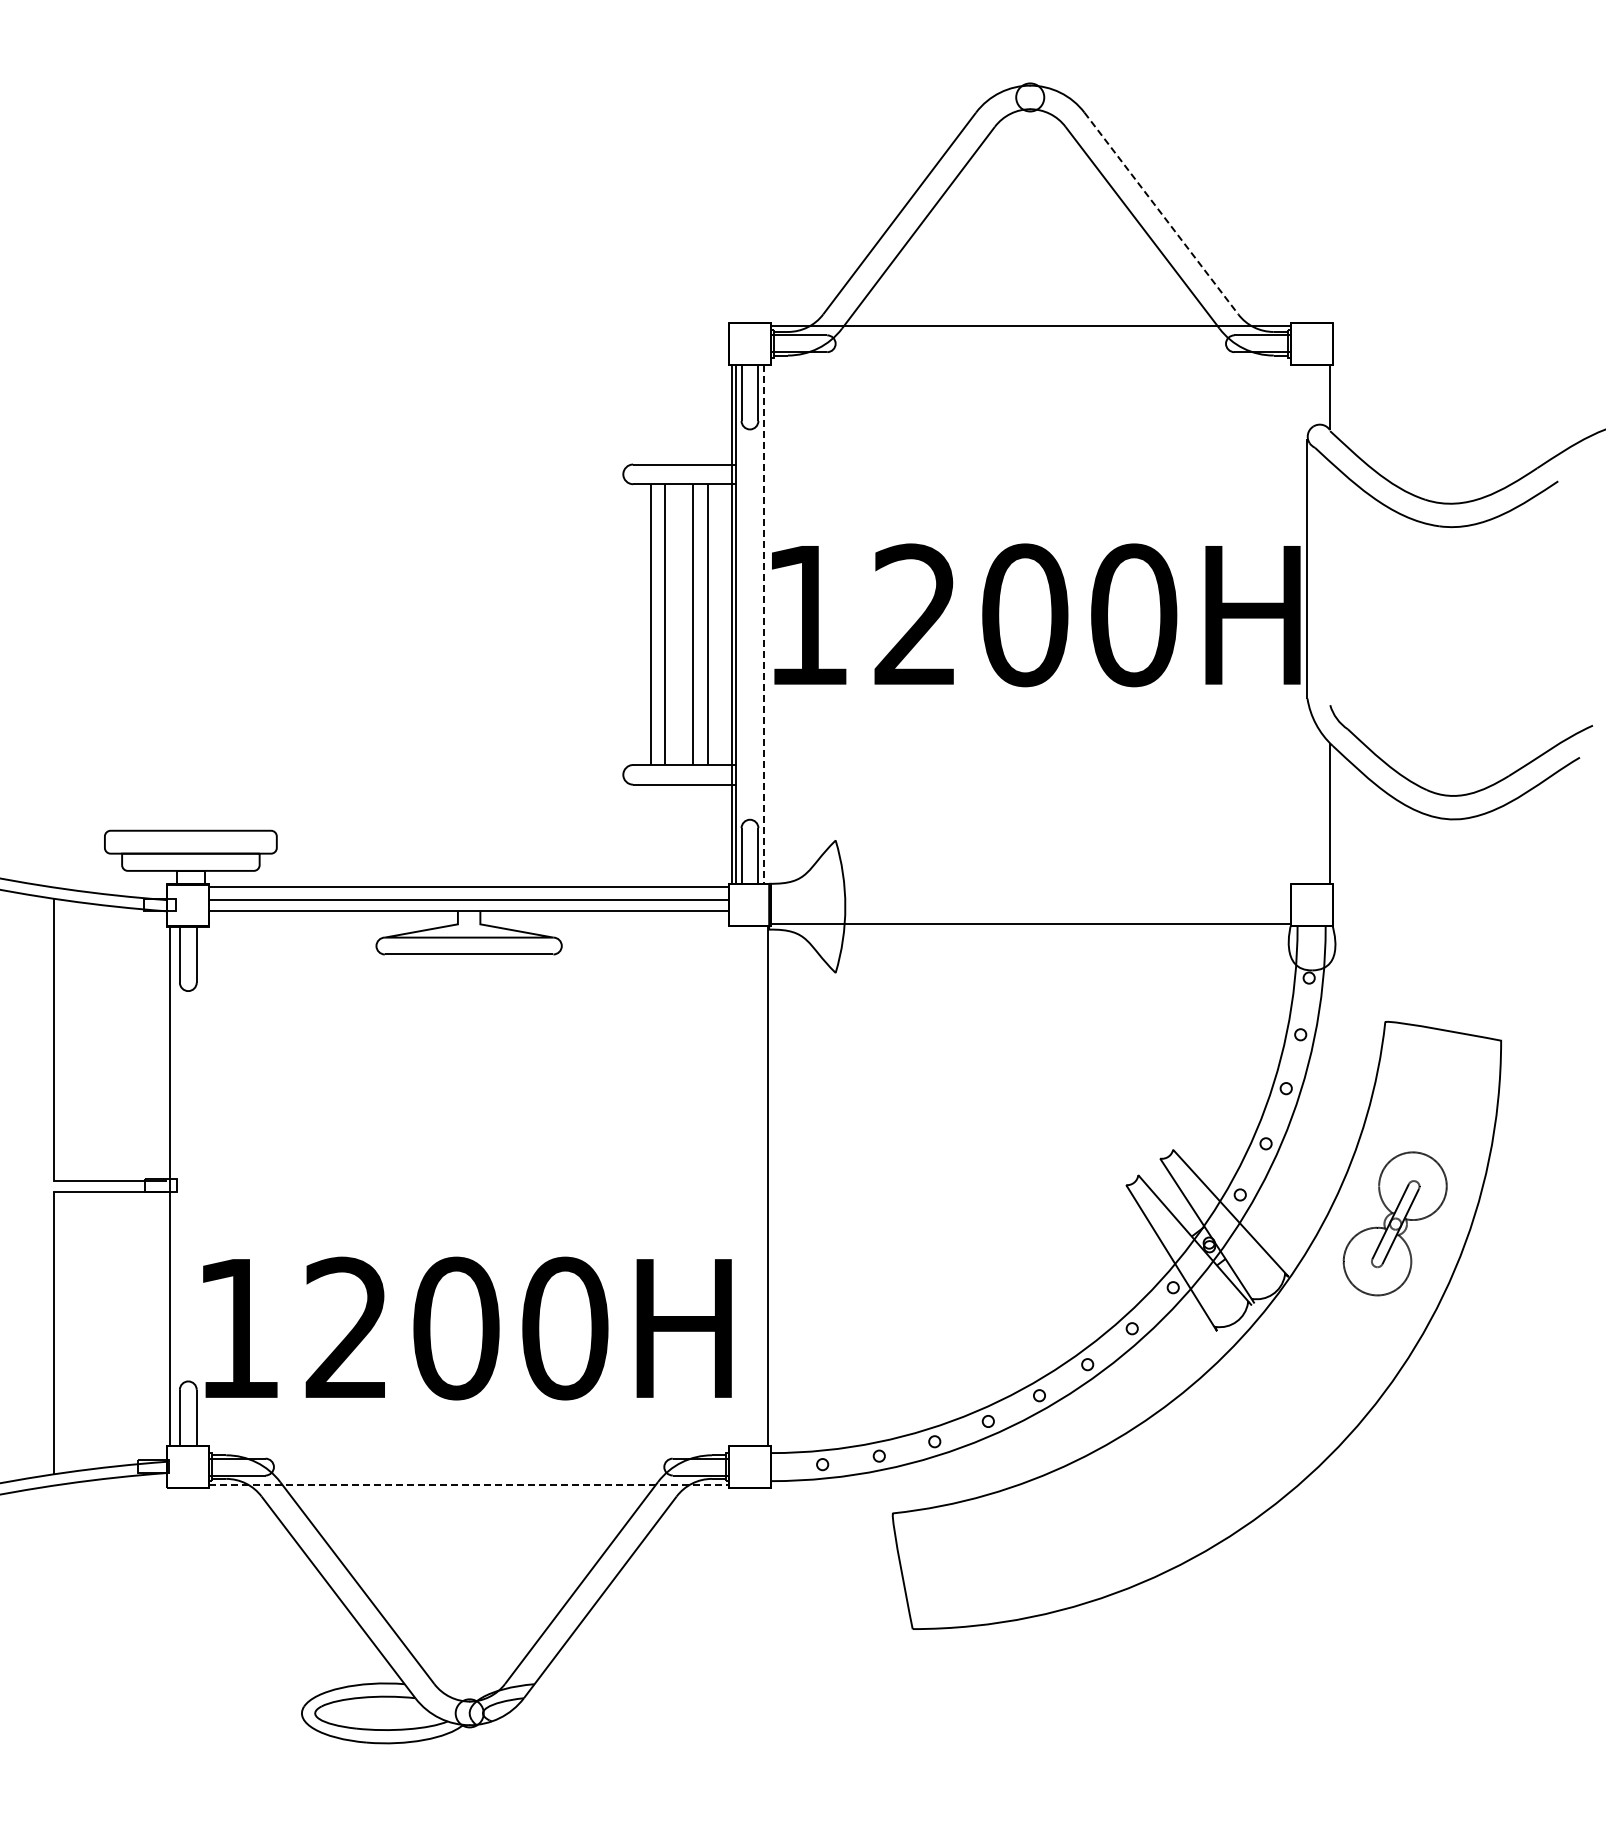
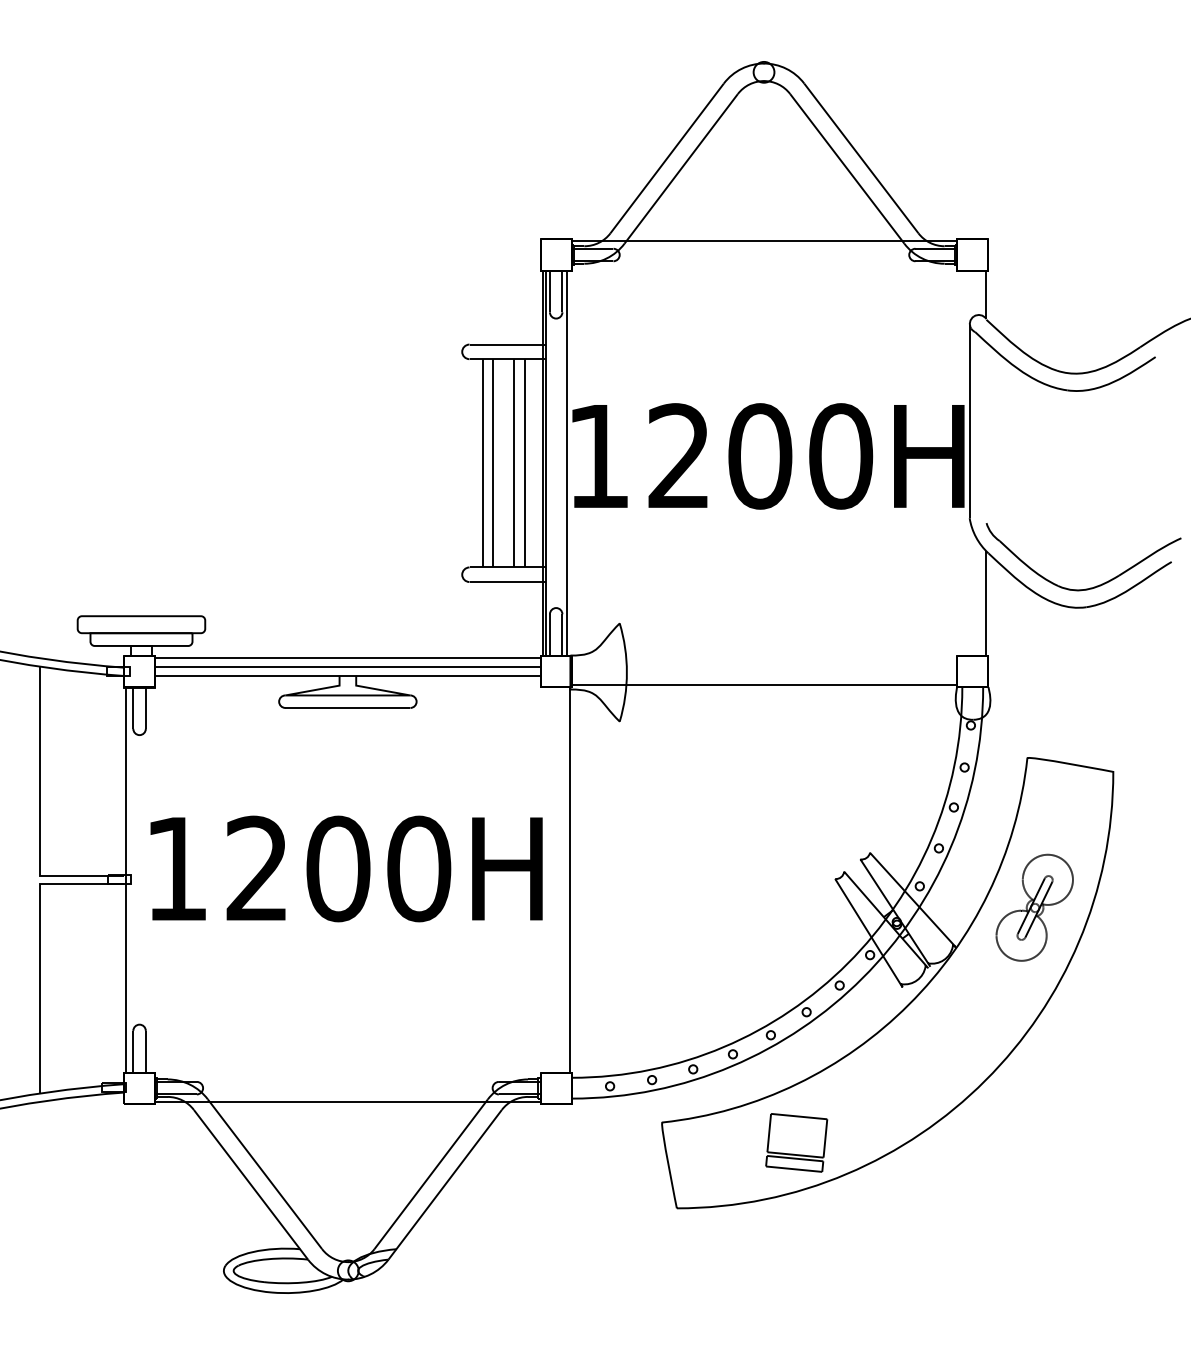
line: (1161, 213) -> (861, 158), dashed -> solid
line: (763, 624) -> (566, 463), dashed -> solid
text: (467, 1328) -> (346, 868), moved
line: (469, 1485) -> (348, 1101), dashed -> solid
part: (1074, 1540) -> (796, 1142), added

